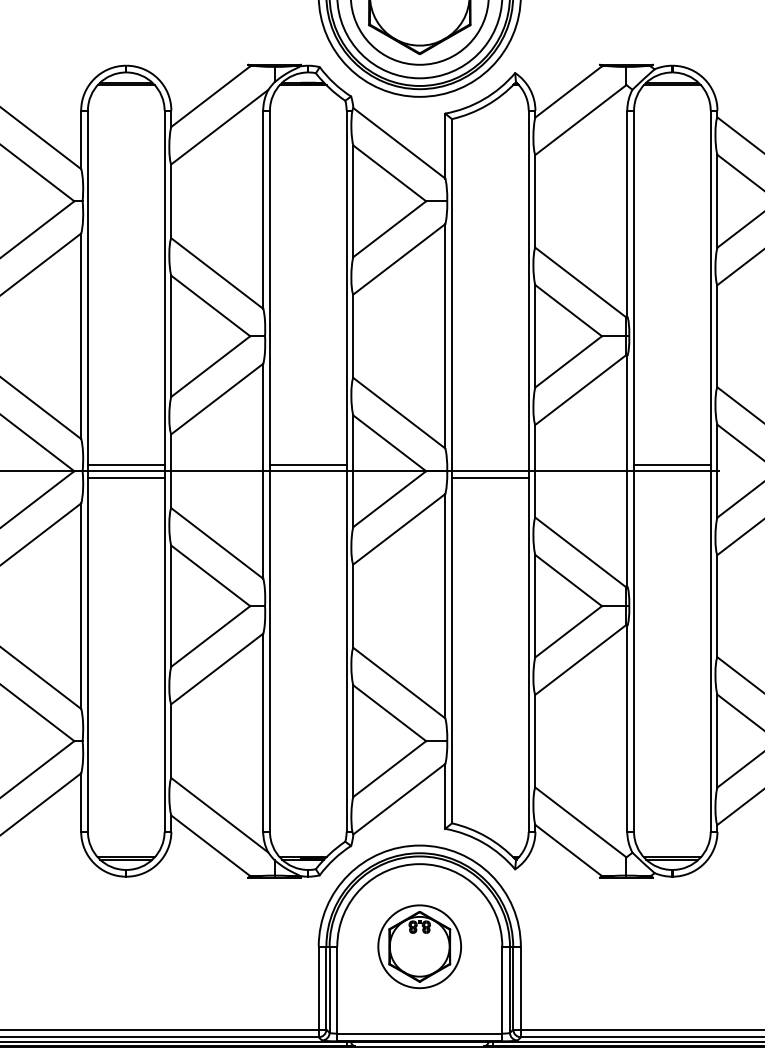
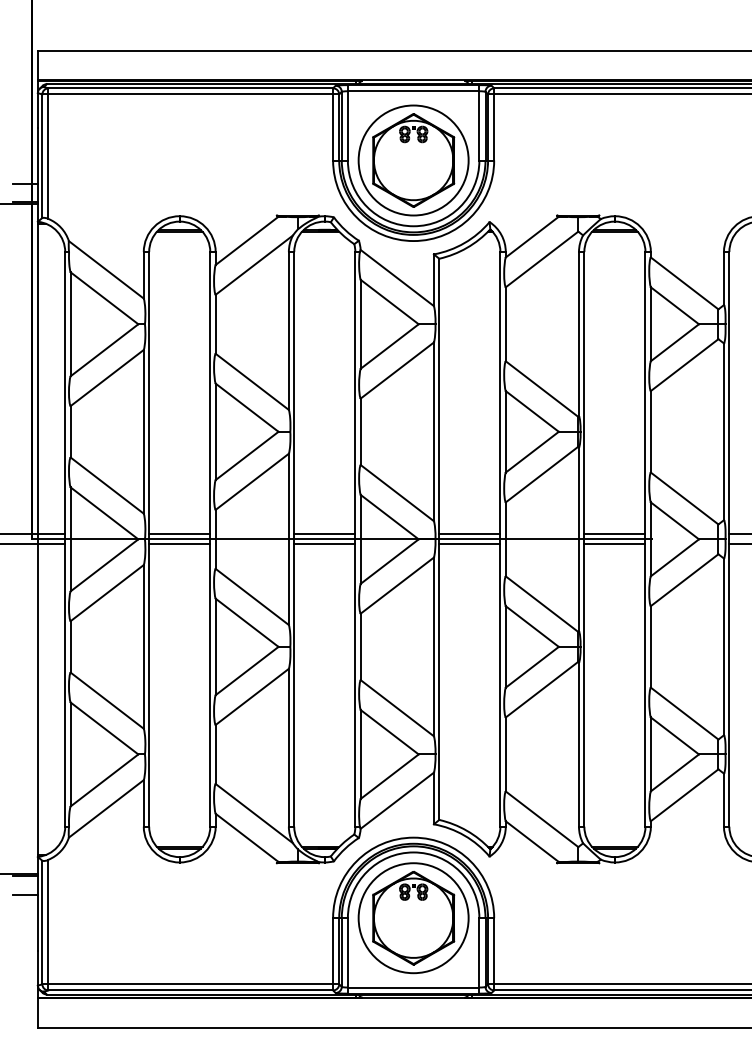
line: (489, 465) -> (469, 534), added
line: (307, 477) -> (324, 544), added
line: (671, 477) -> (614, 544), added
part: (419, 947) -> (413, 918), size x1.67

